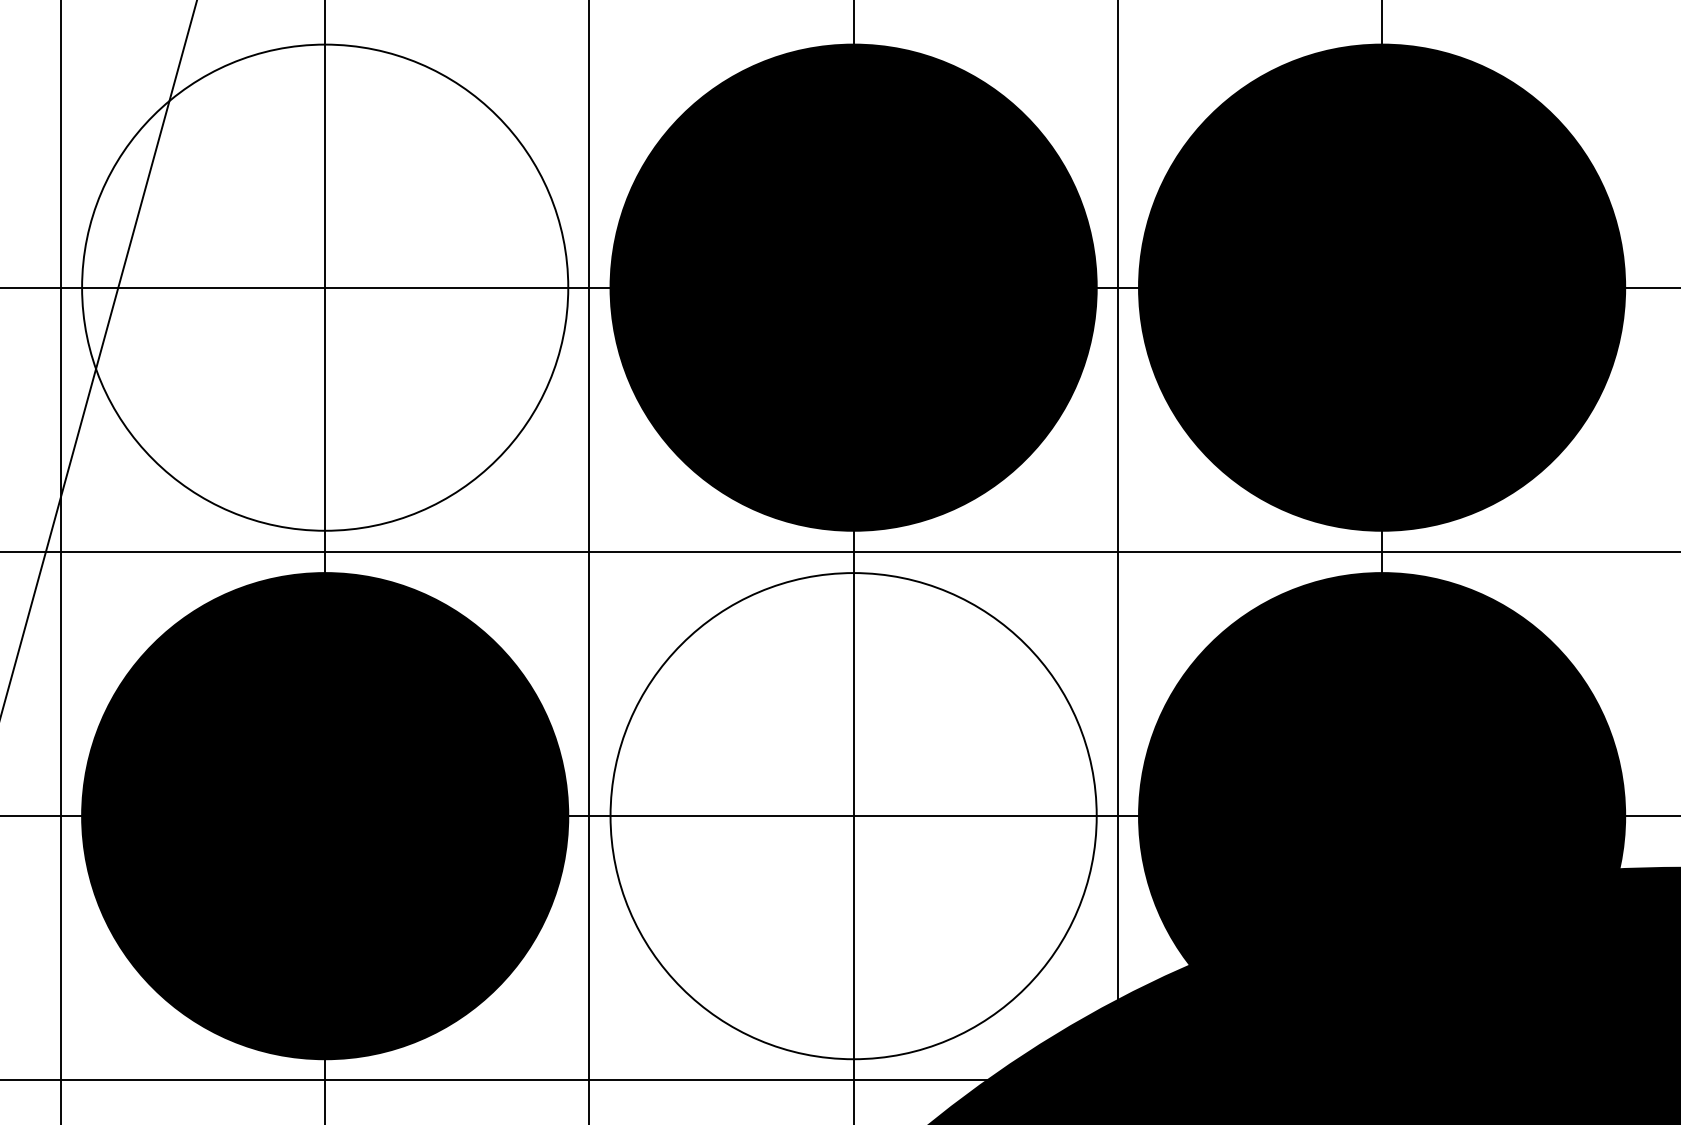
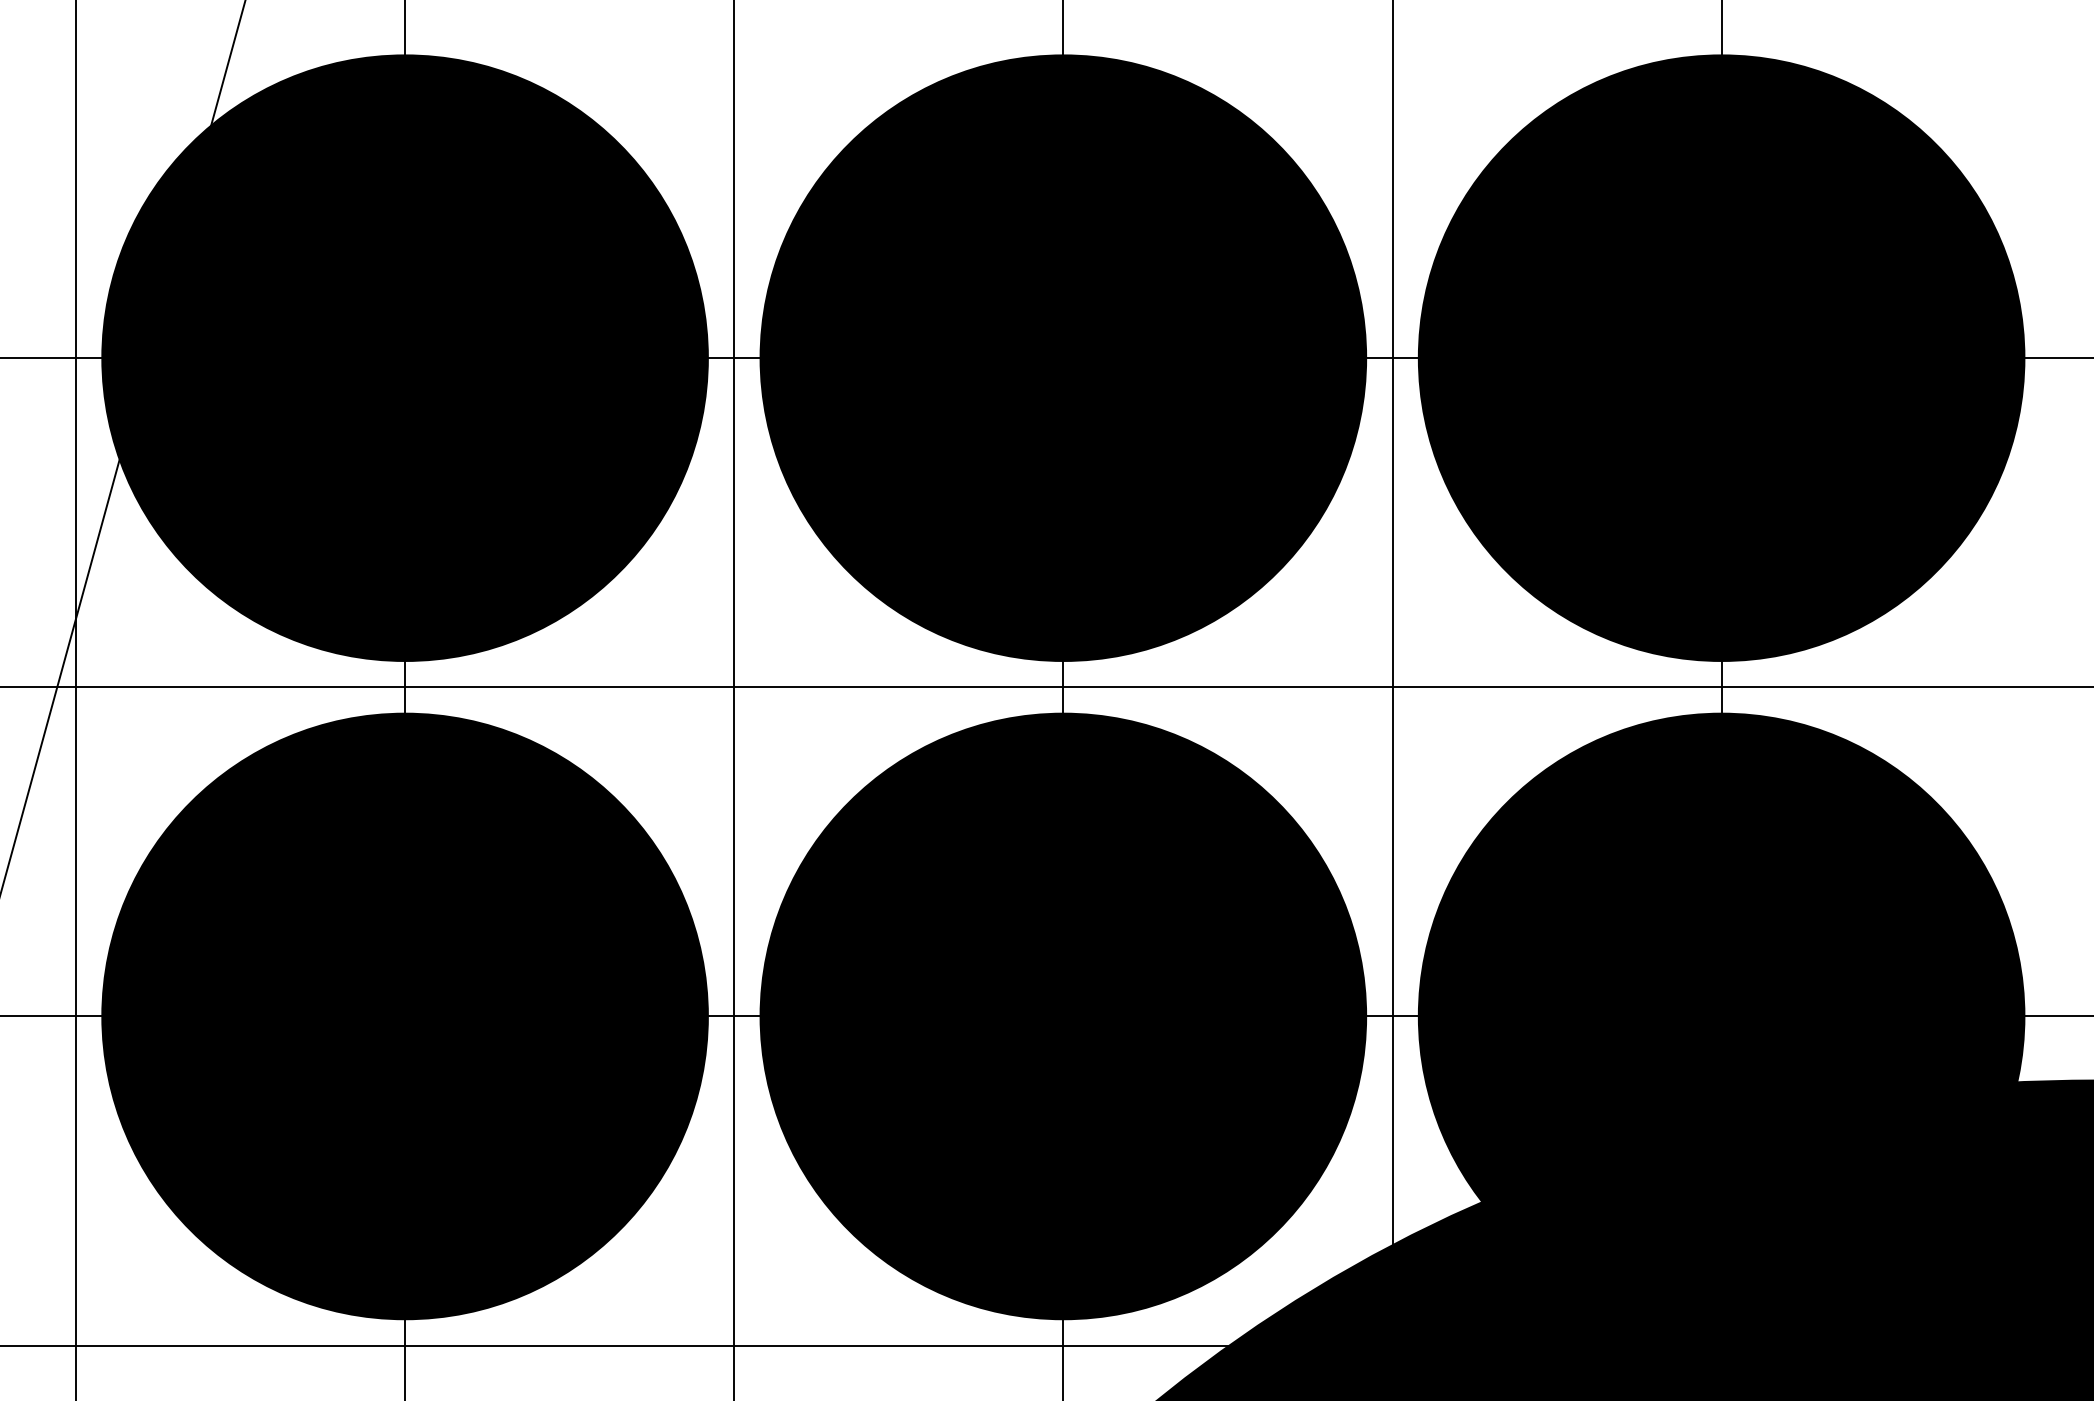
fill: (324, 287) -> (404, 358), added
fill: (853, 816) -> (1063, 1016), added

